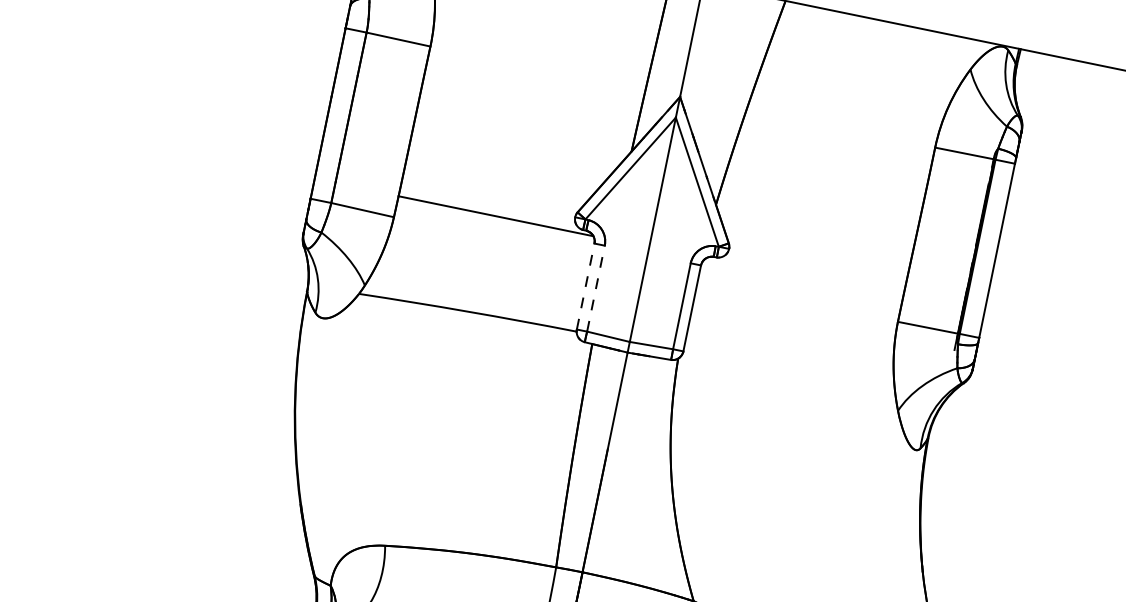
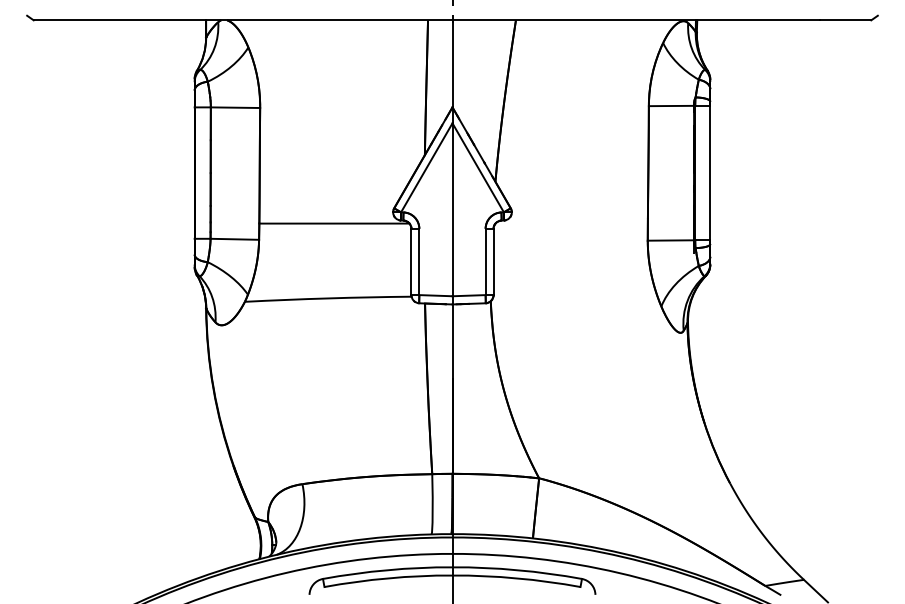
line: (585, 285) -> (411, 261), dashed -> solid
line: (596, 288) -> (419, 261), dashed -> solid

